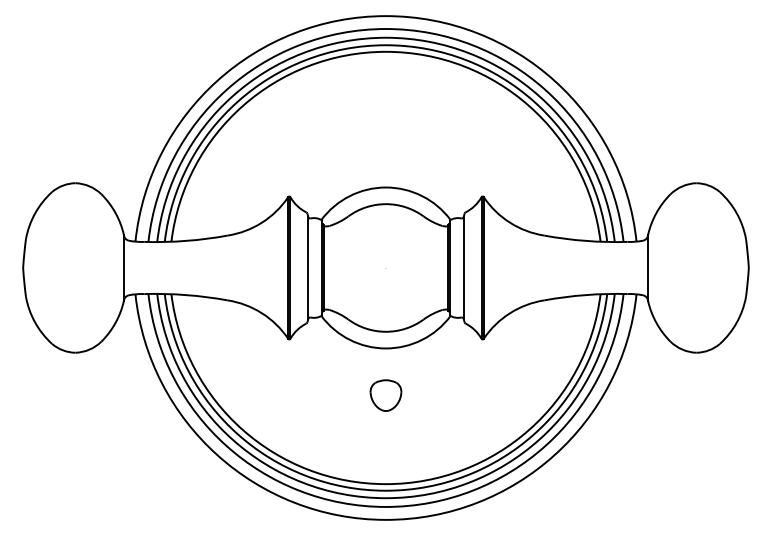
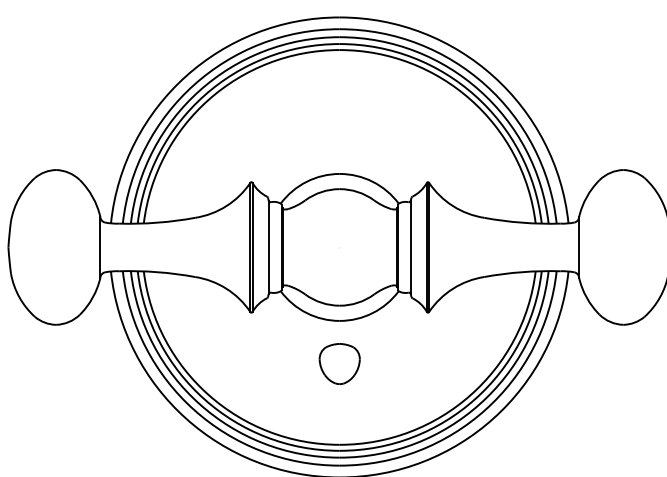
part: (385, 395) -> (339, 363), size x1.43

